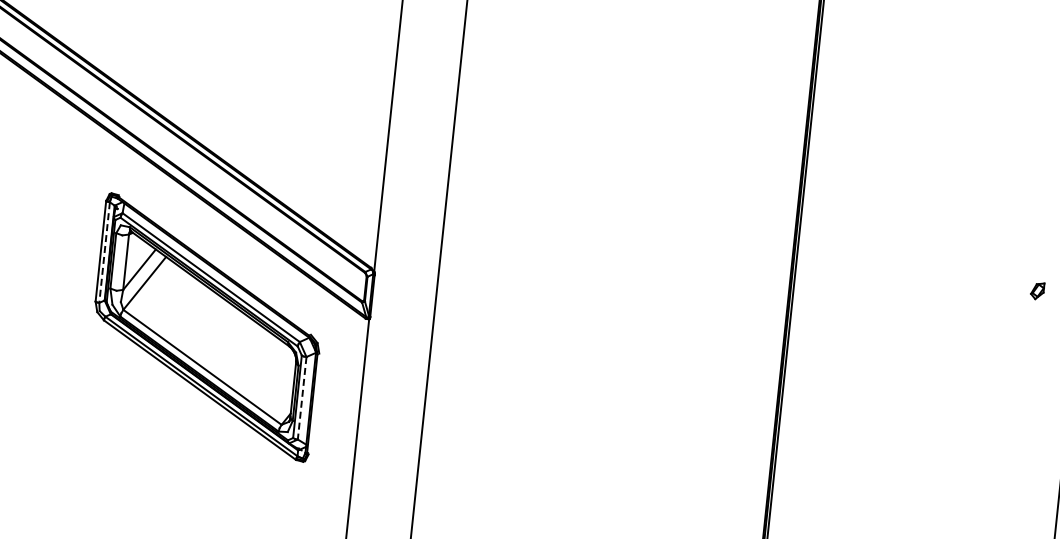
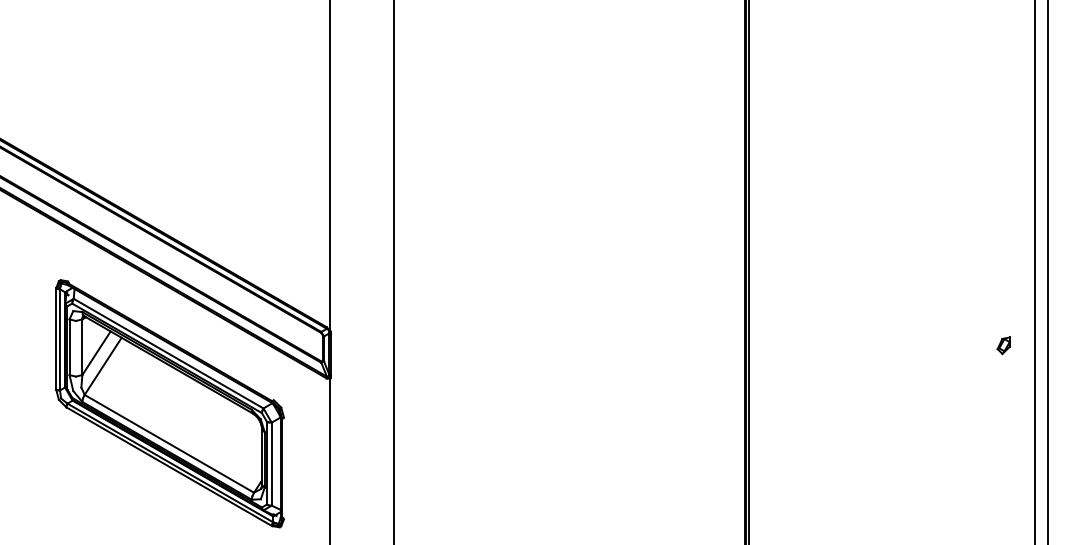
line: (105, 252) -> (60, 339), dashed -> solid
part: (1037, 290) -> (1003, 345), moved
line: (301, 398) -> (271, 464), dashed -> solid

